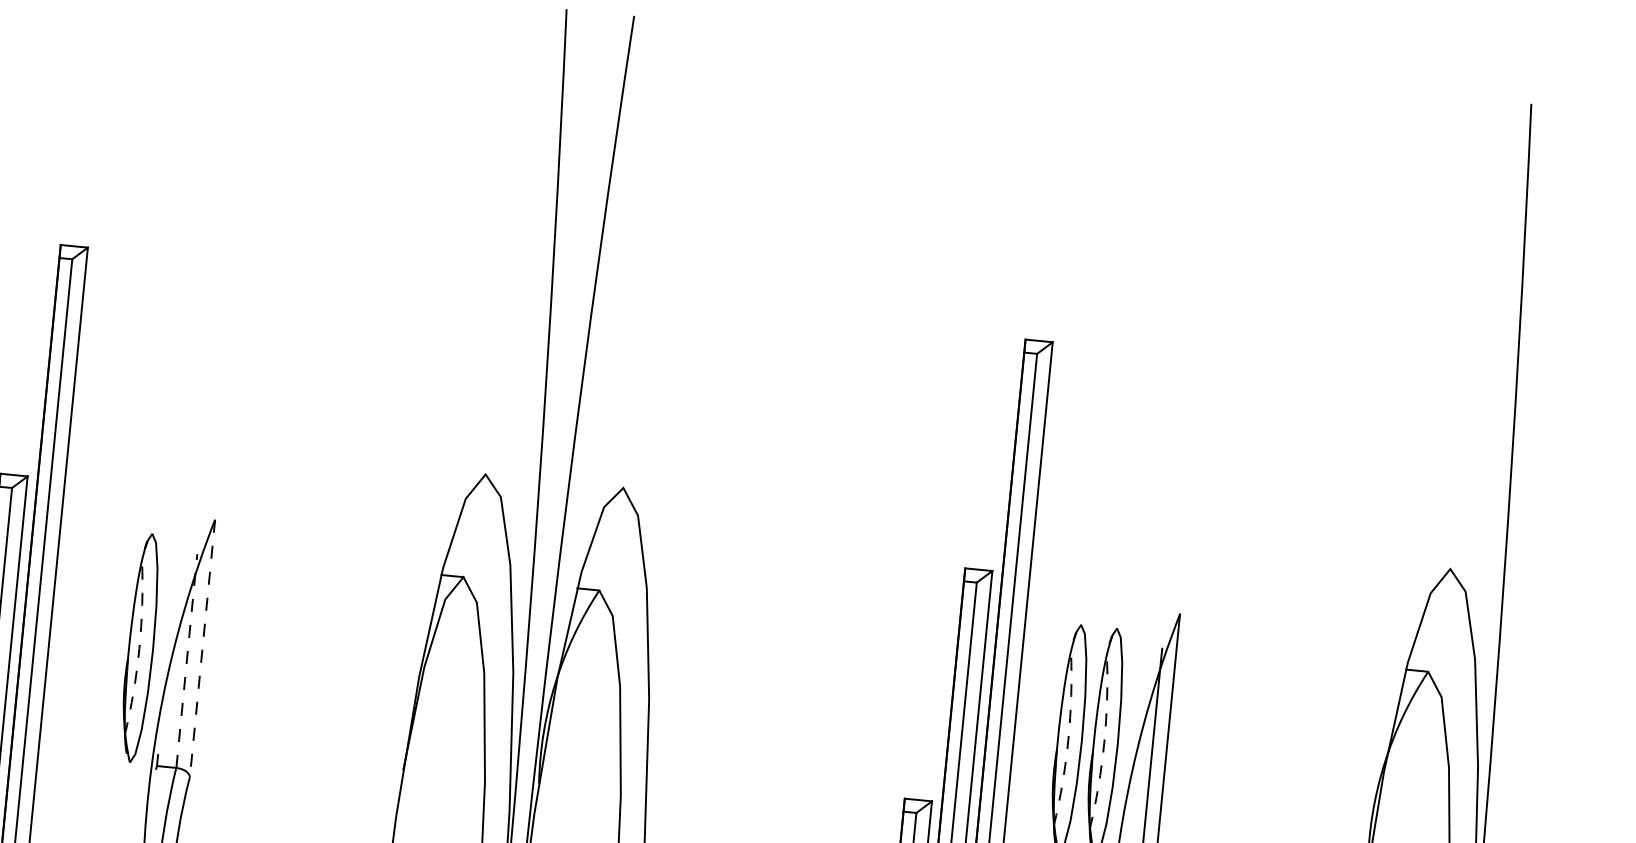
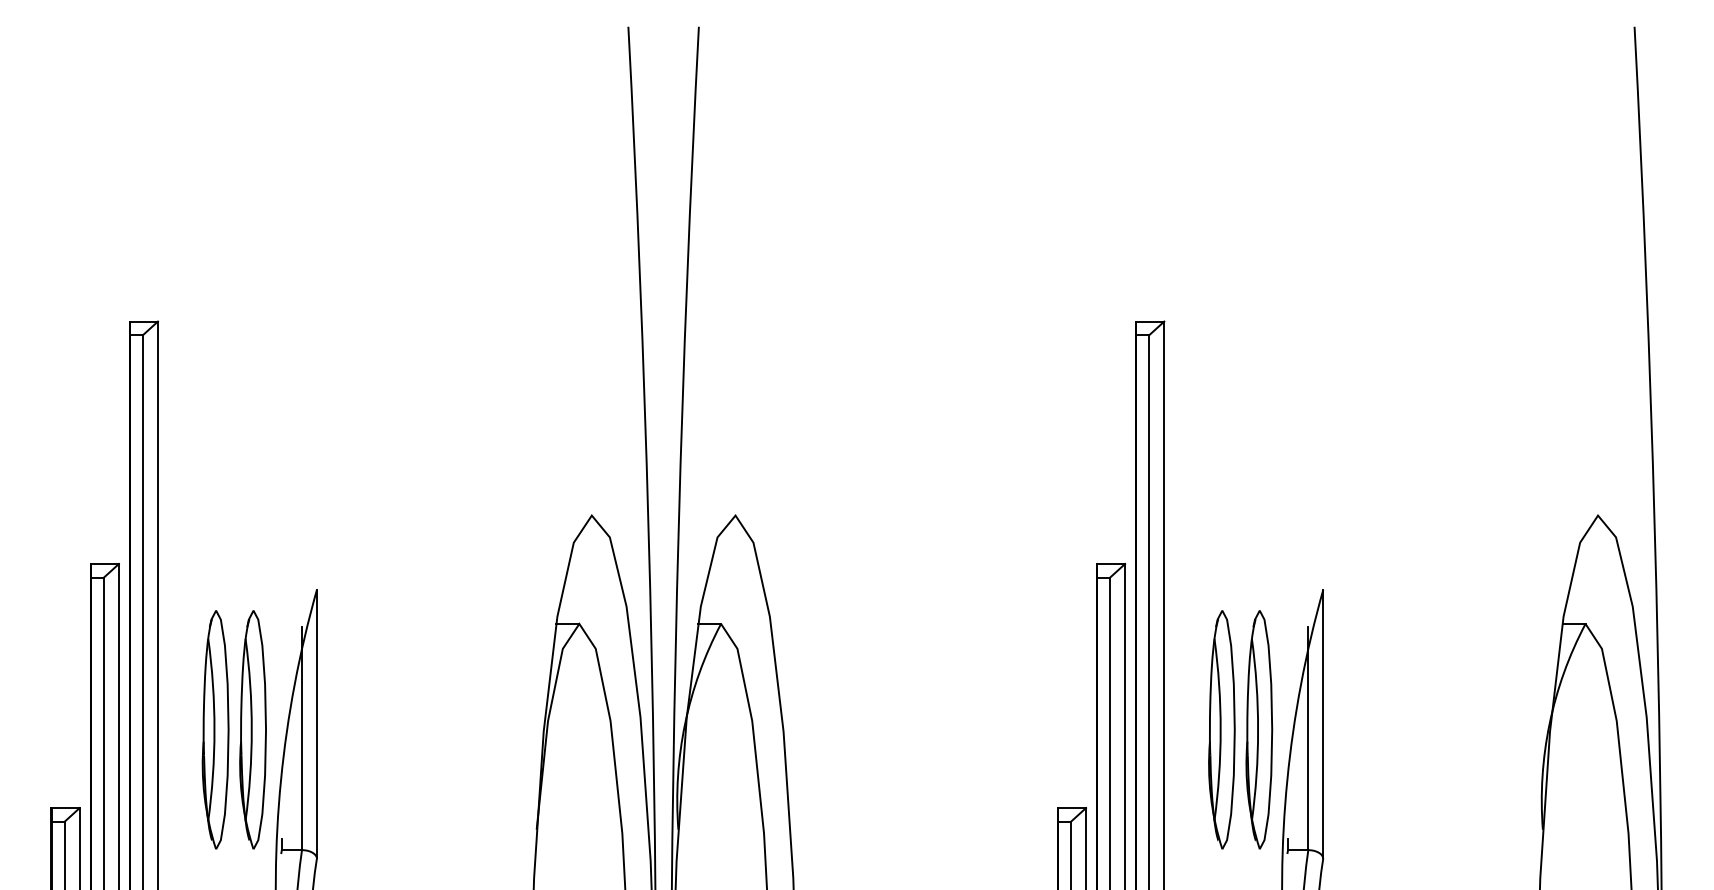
part: (104, 644) -> (215, 729), added
arc: (139, 648) -> (251, 730), dashed -> solid
line: (202, 648) -> (317, 724), dashed -> solid
line: (187, 661) -> (302, 738), dashed -> solid
arc: (1068, 739) -> (1220, 730), dashed -> solid
arc: (1104, 743) -> (1258, 730), dashed -> solid

